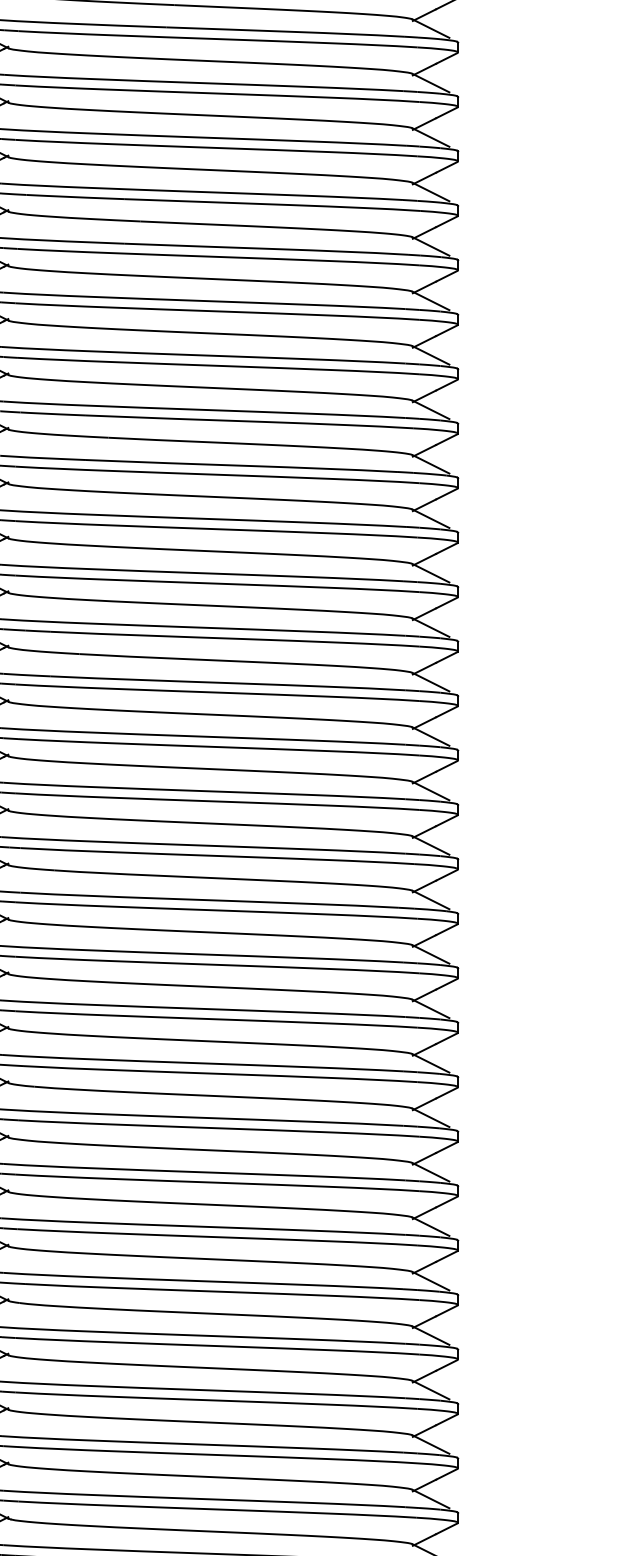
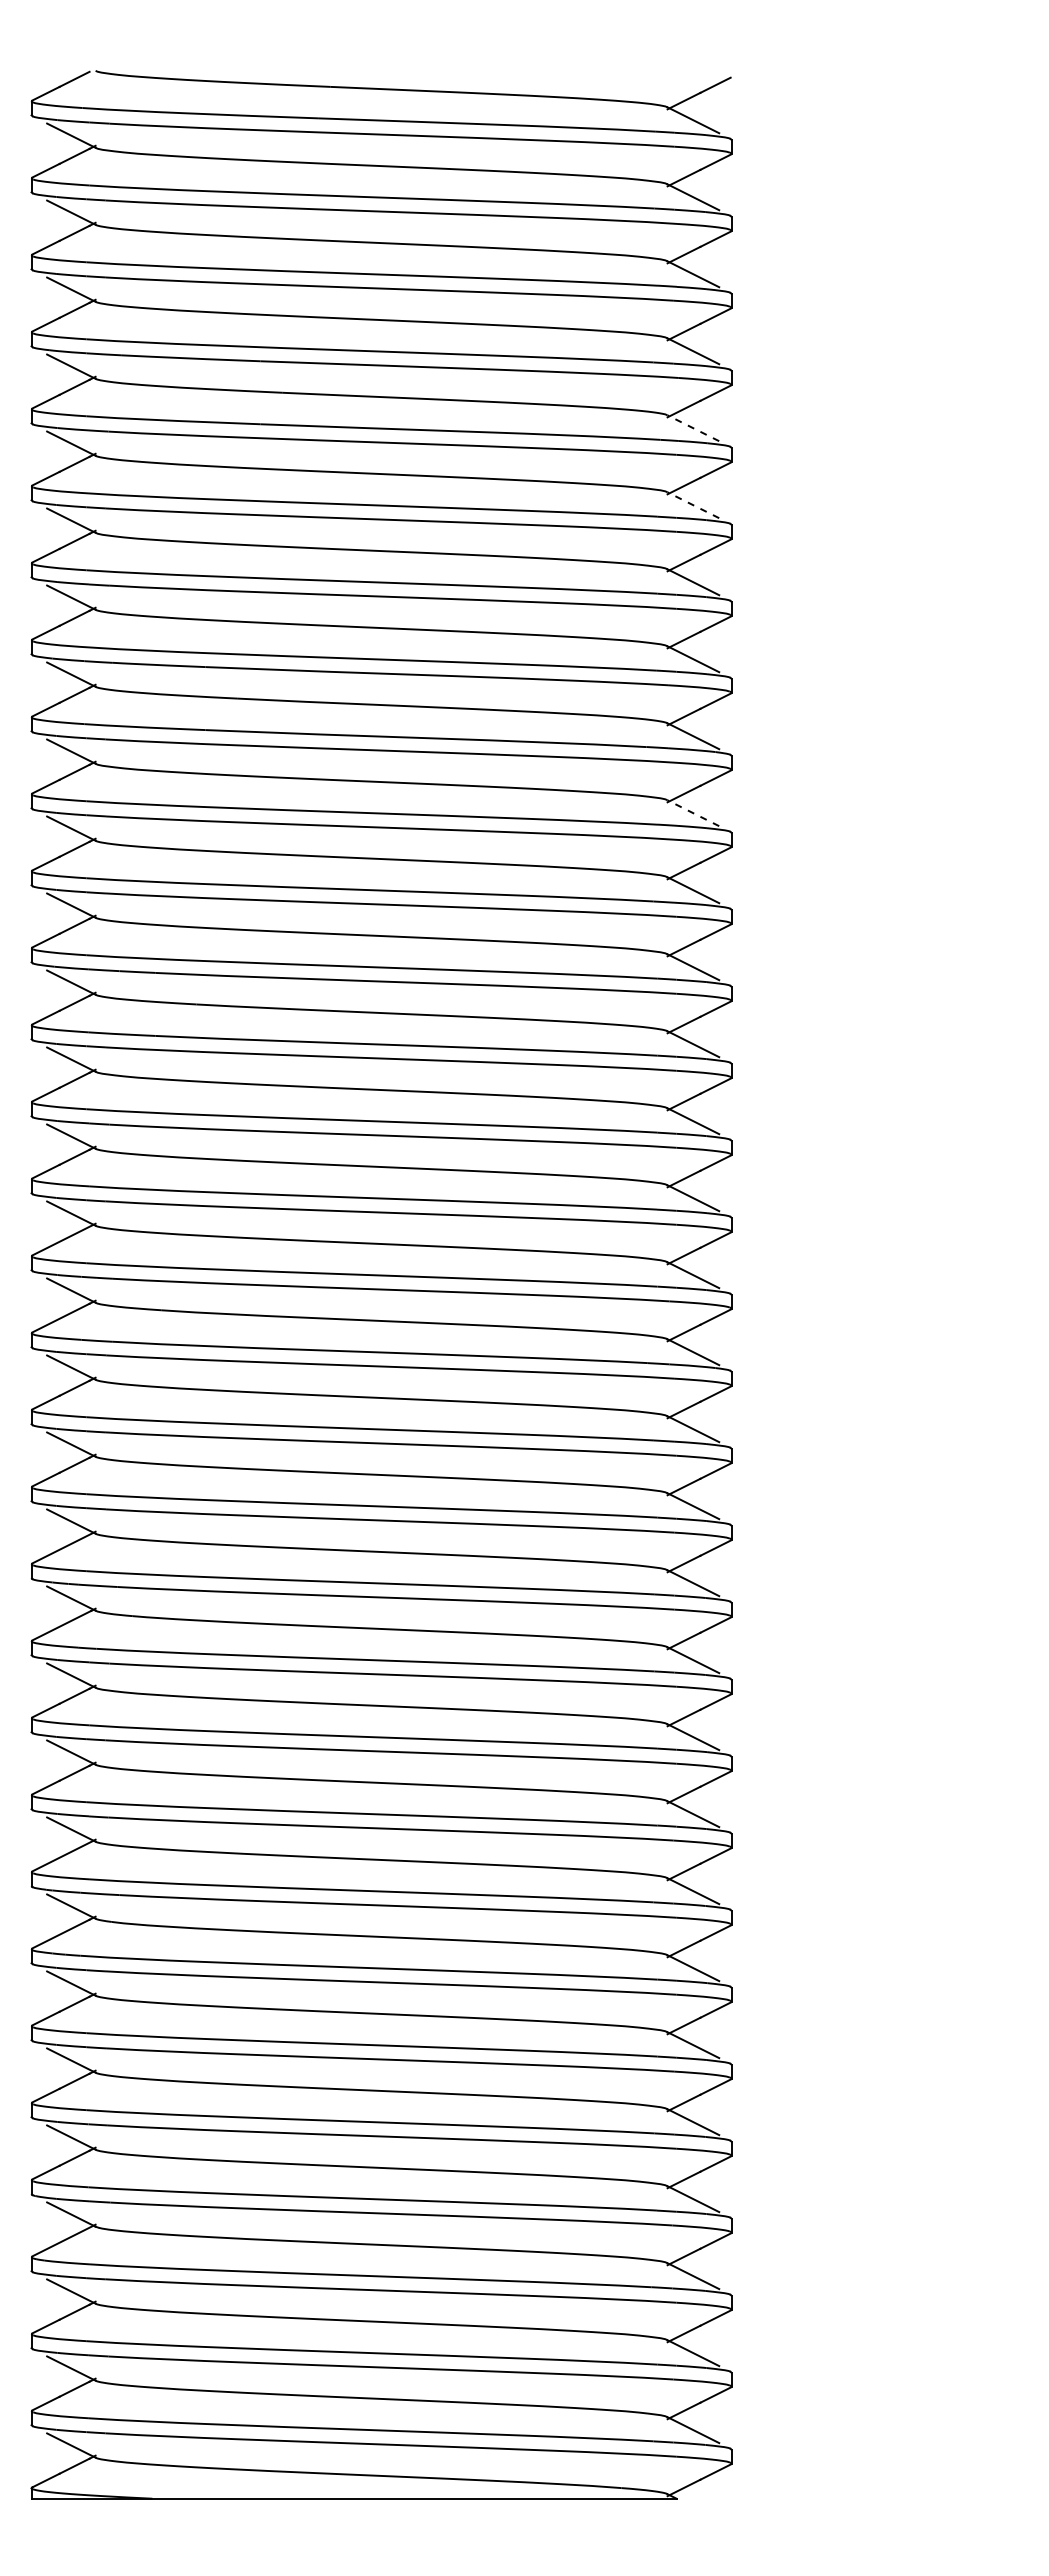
line: (431, 246) -> (693, 428), solid -> dashed
line: (431, 301) -> (693, 505), solid -> dashed
line: (431, 519) -> (693, 813), solid -> dashed

